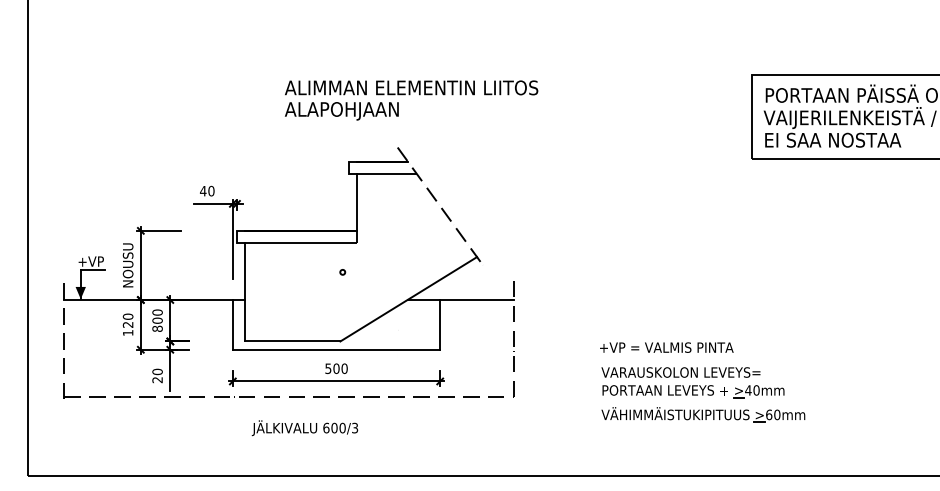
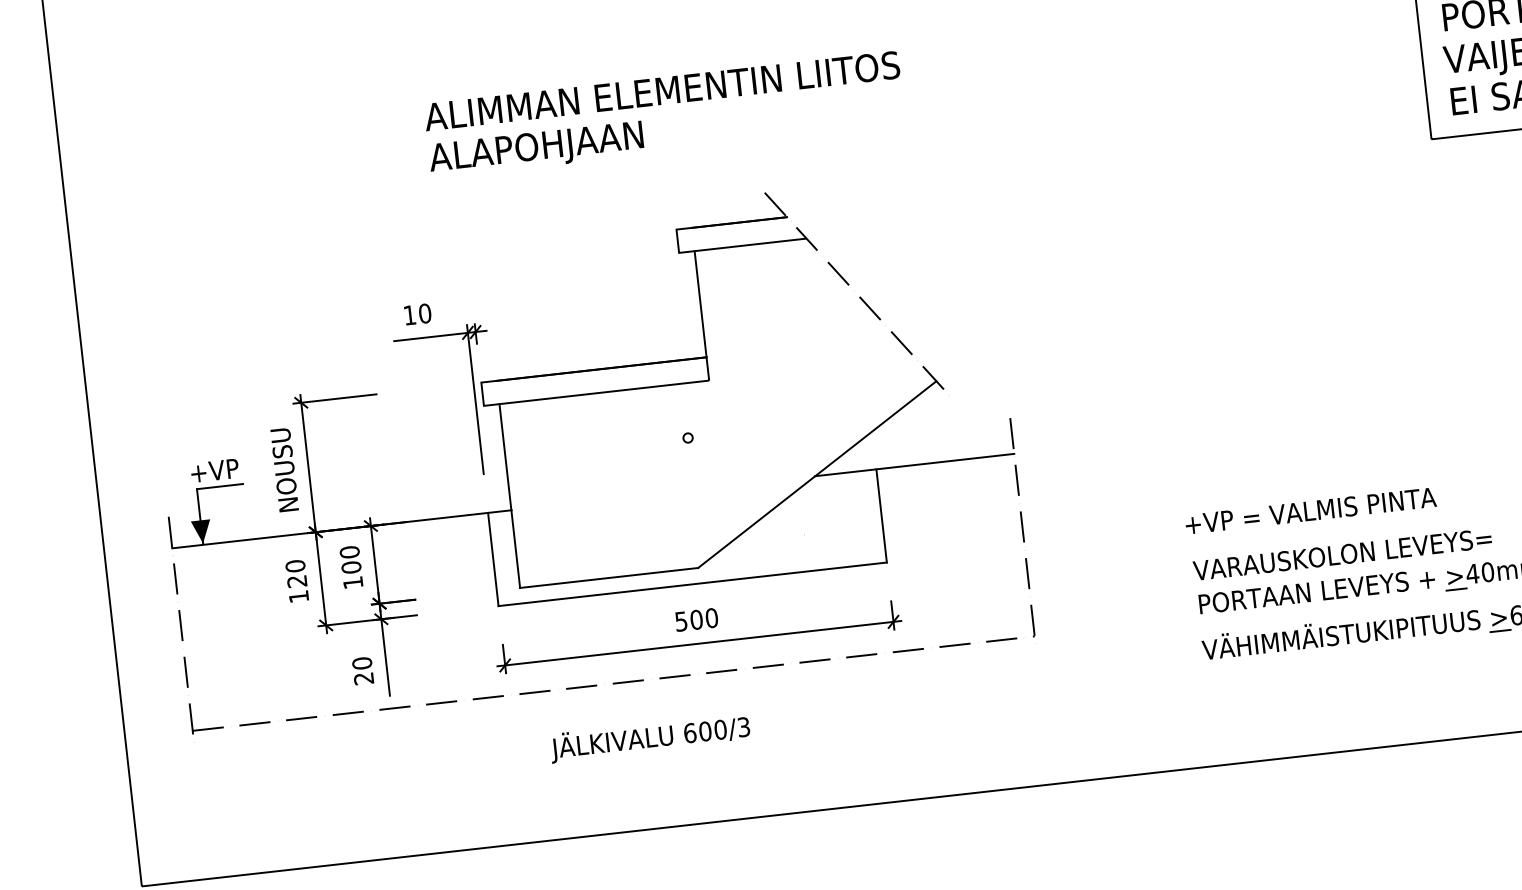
text: (411, 100) -> (664, 114), moved
text: (203, 191) -> (410, 315), 40 -> 10
text: (157, 328) -> (352, 582), 800 -> 100

